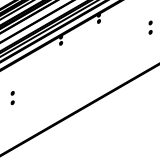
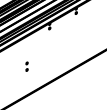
part: (12, 97) -> (26, 66), moved

